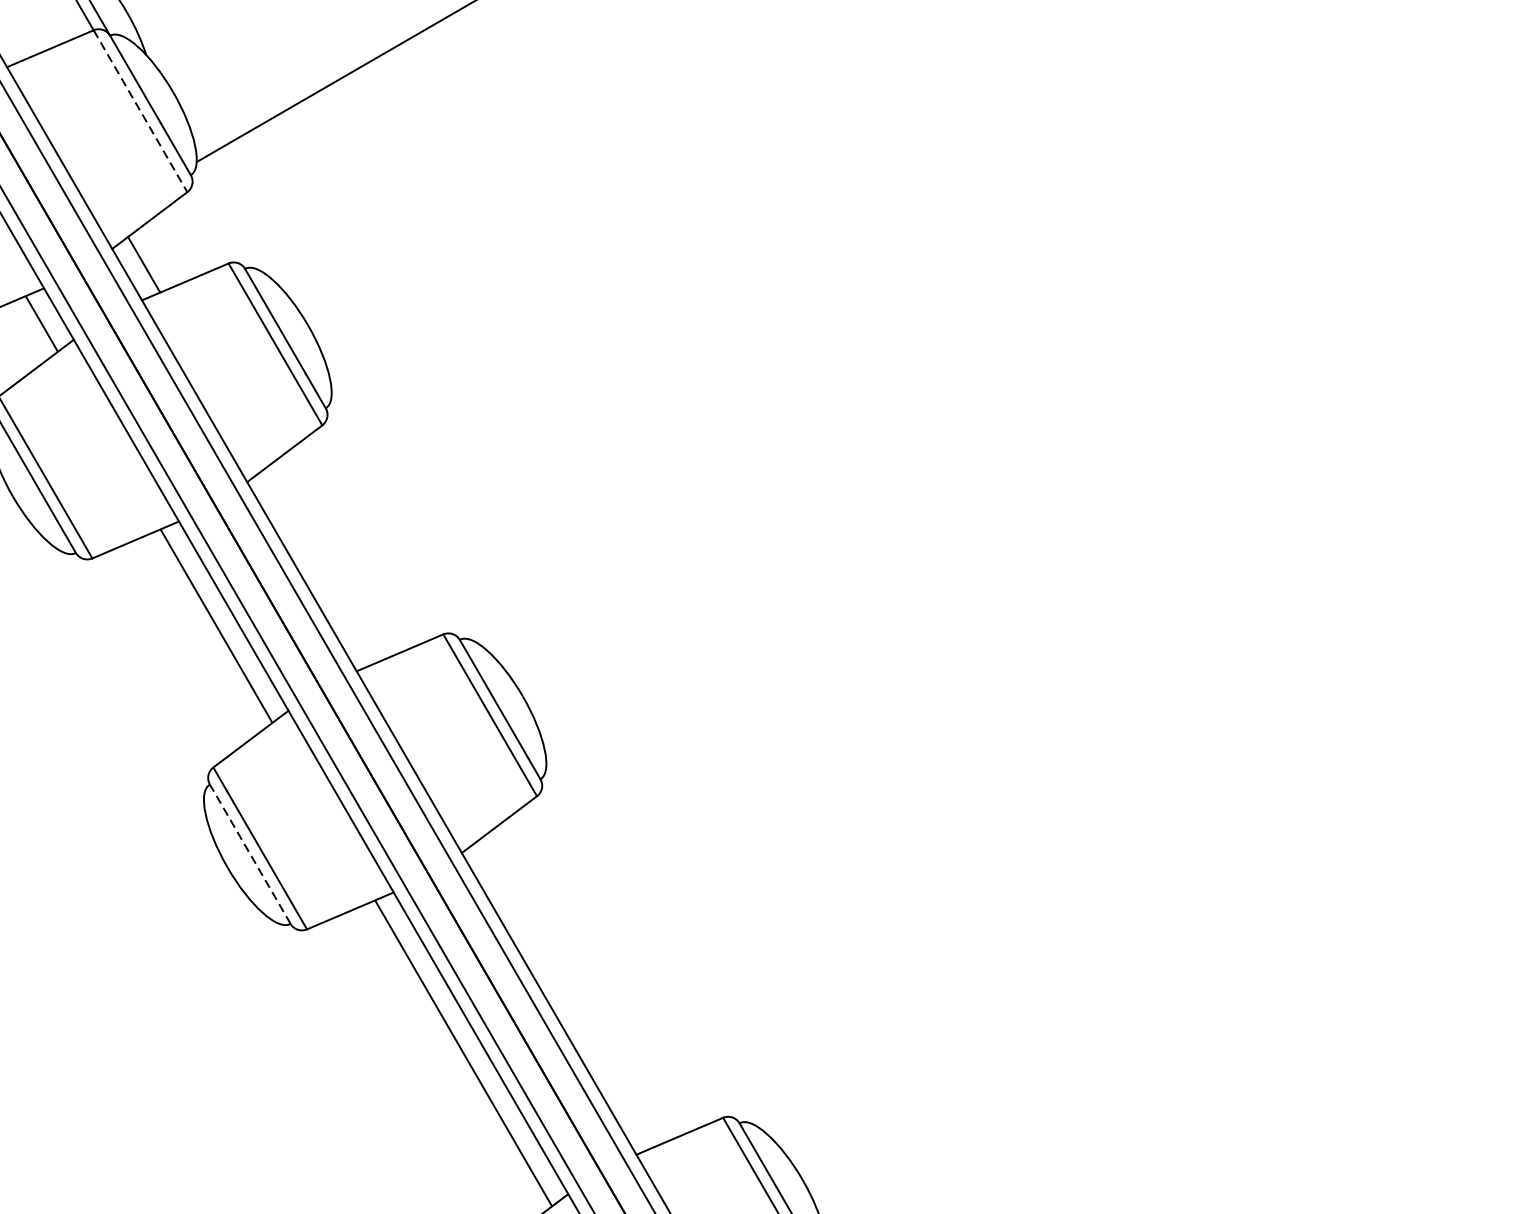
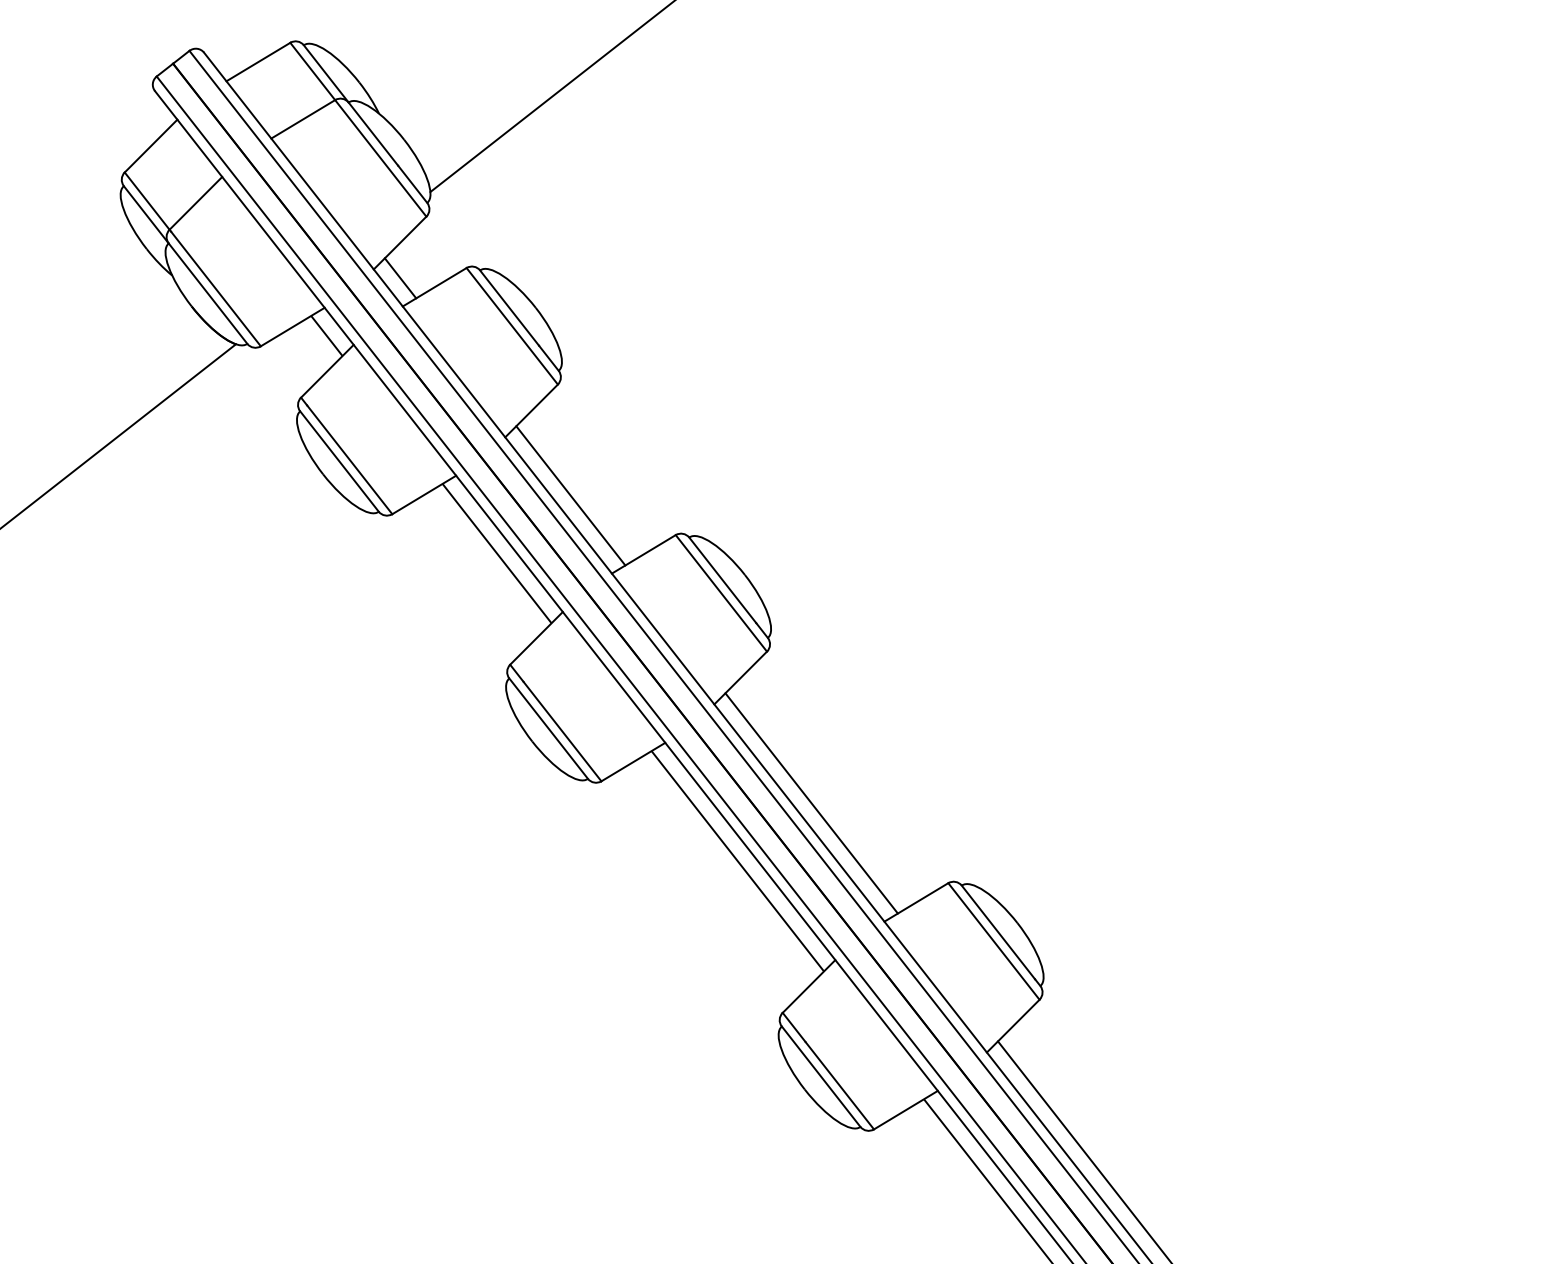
line: (141, 111) -> (381, 158), dashed -> solid
line: (318, 566) -> (570, 495), added
line: (250, 853) -> (548, 728), dashed -> solid
line: (565, 994) -> (811, 803), added

